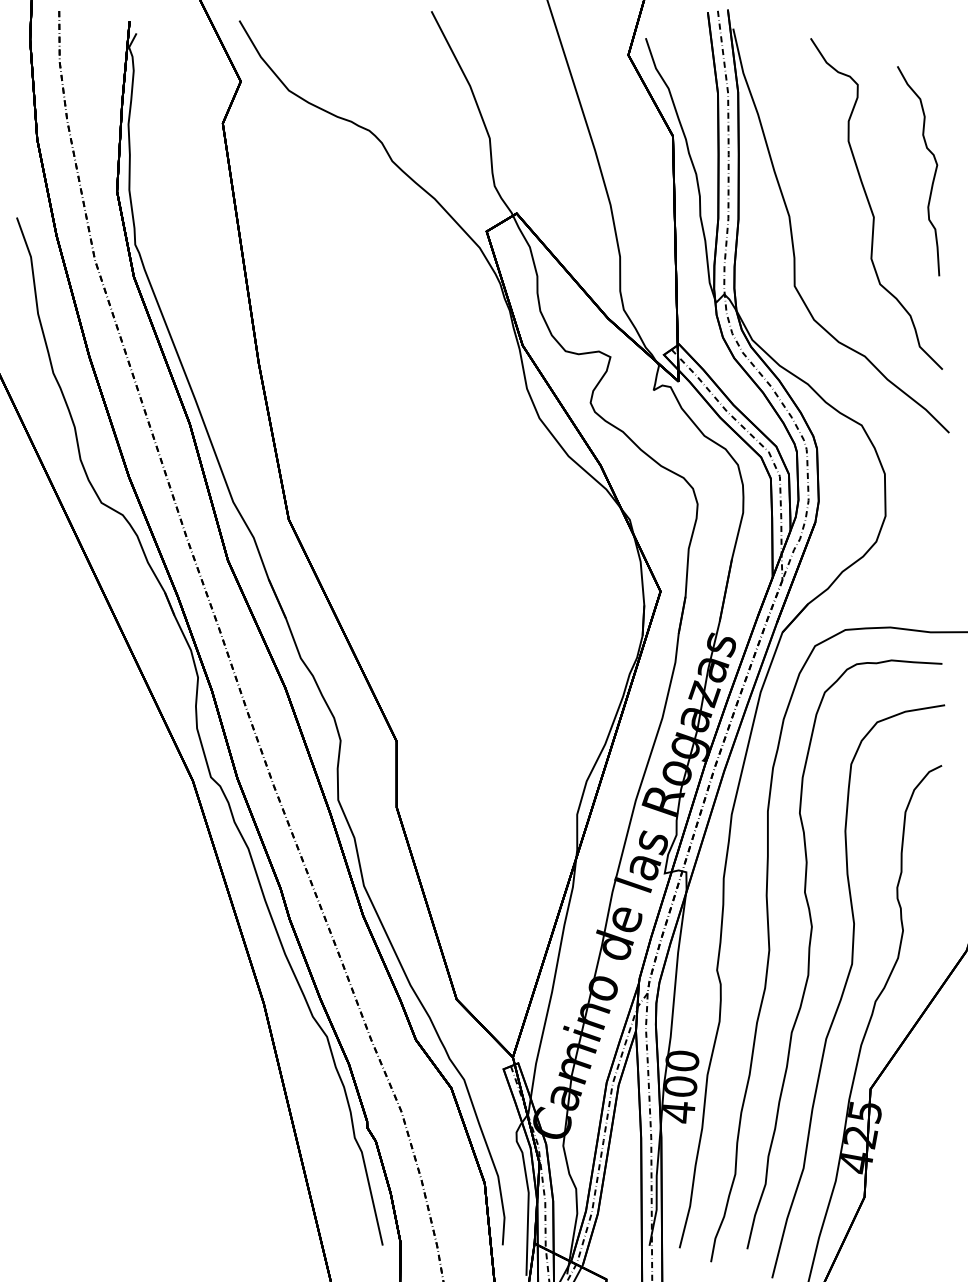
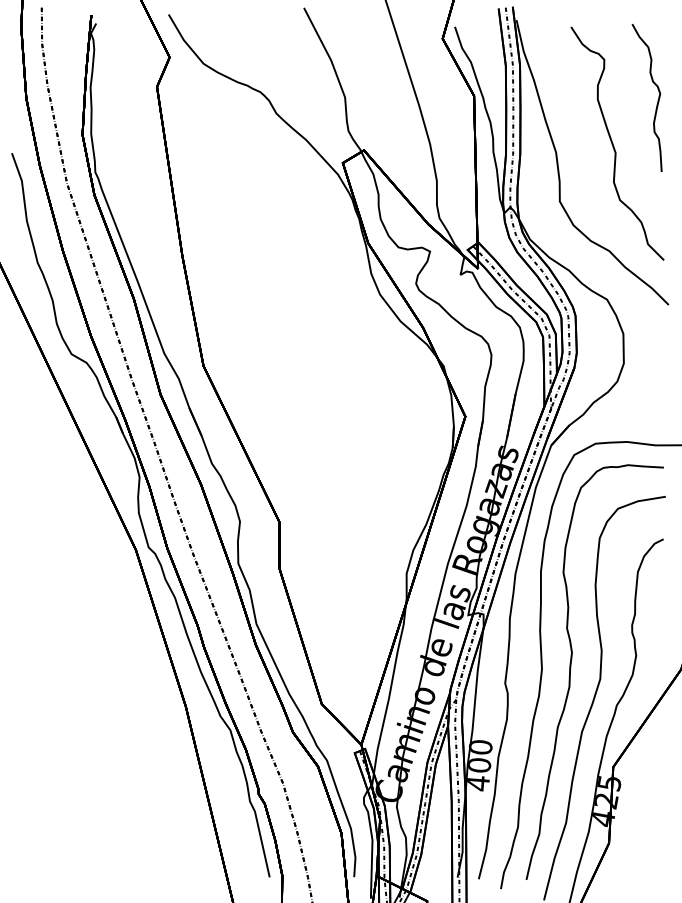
curve: (933, 175) -> (657, 101), moved

